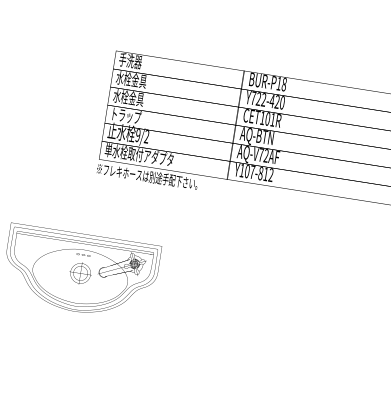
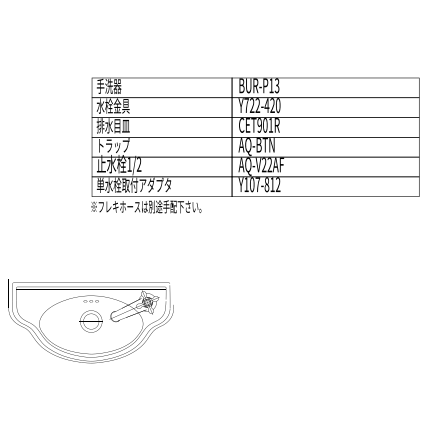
text: (283, 84) -> (276, 85), BUR-P18 -> BUR-P13
text: (128, 97) -> (112, 125), 水栓金具 -> 排水目皿
text: (262, 118) -> (259, 125), CET101R -> CET901R
text: (138, 134) -> (129, 163), 9/2 -> 1/2
text: (261, 154) -> (264, 164), AQ-V72AF -> AQ-V22AF

